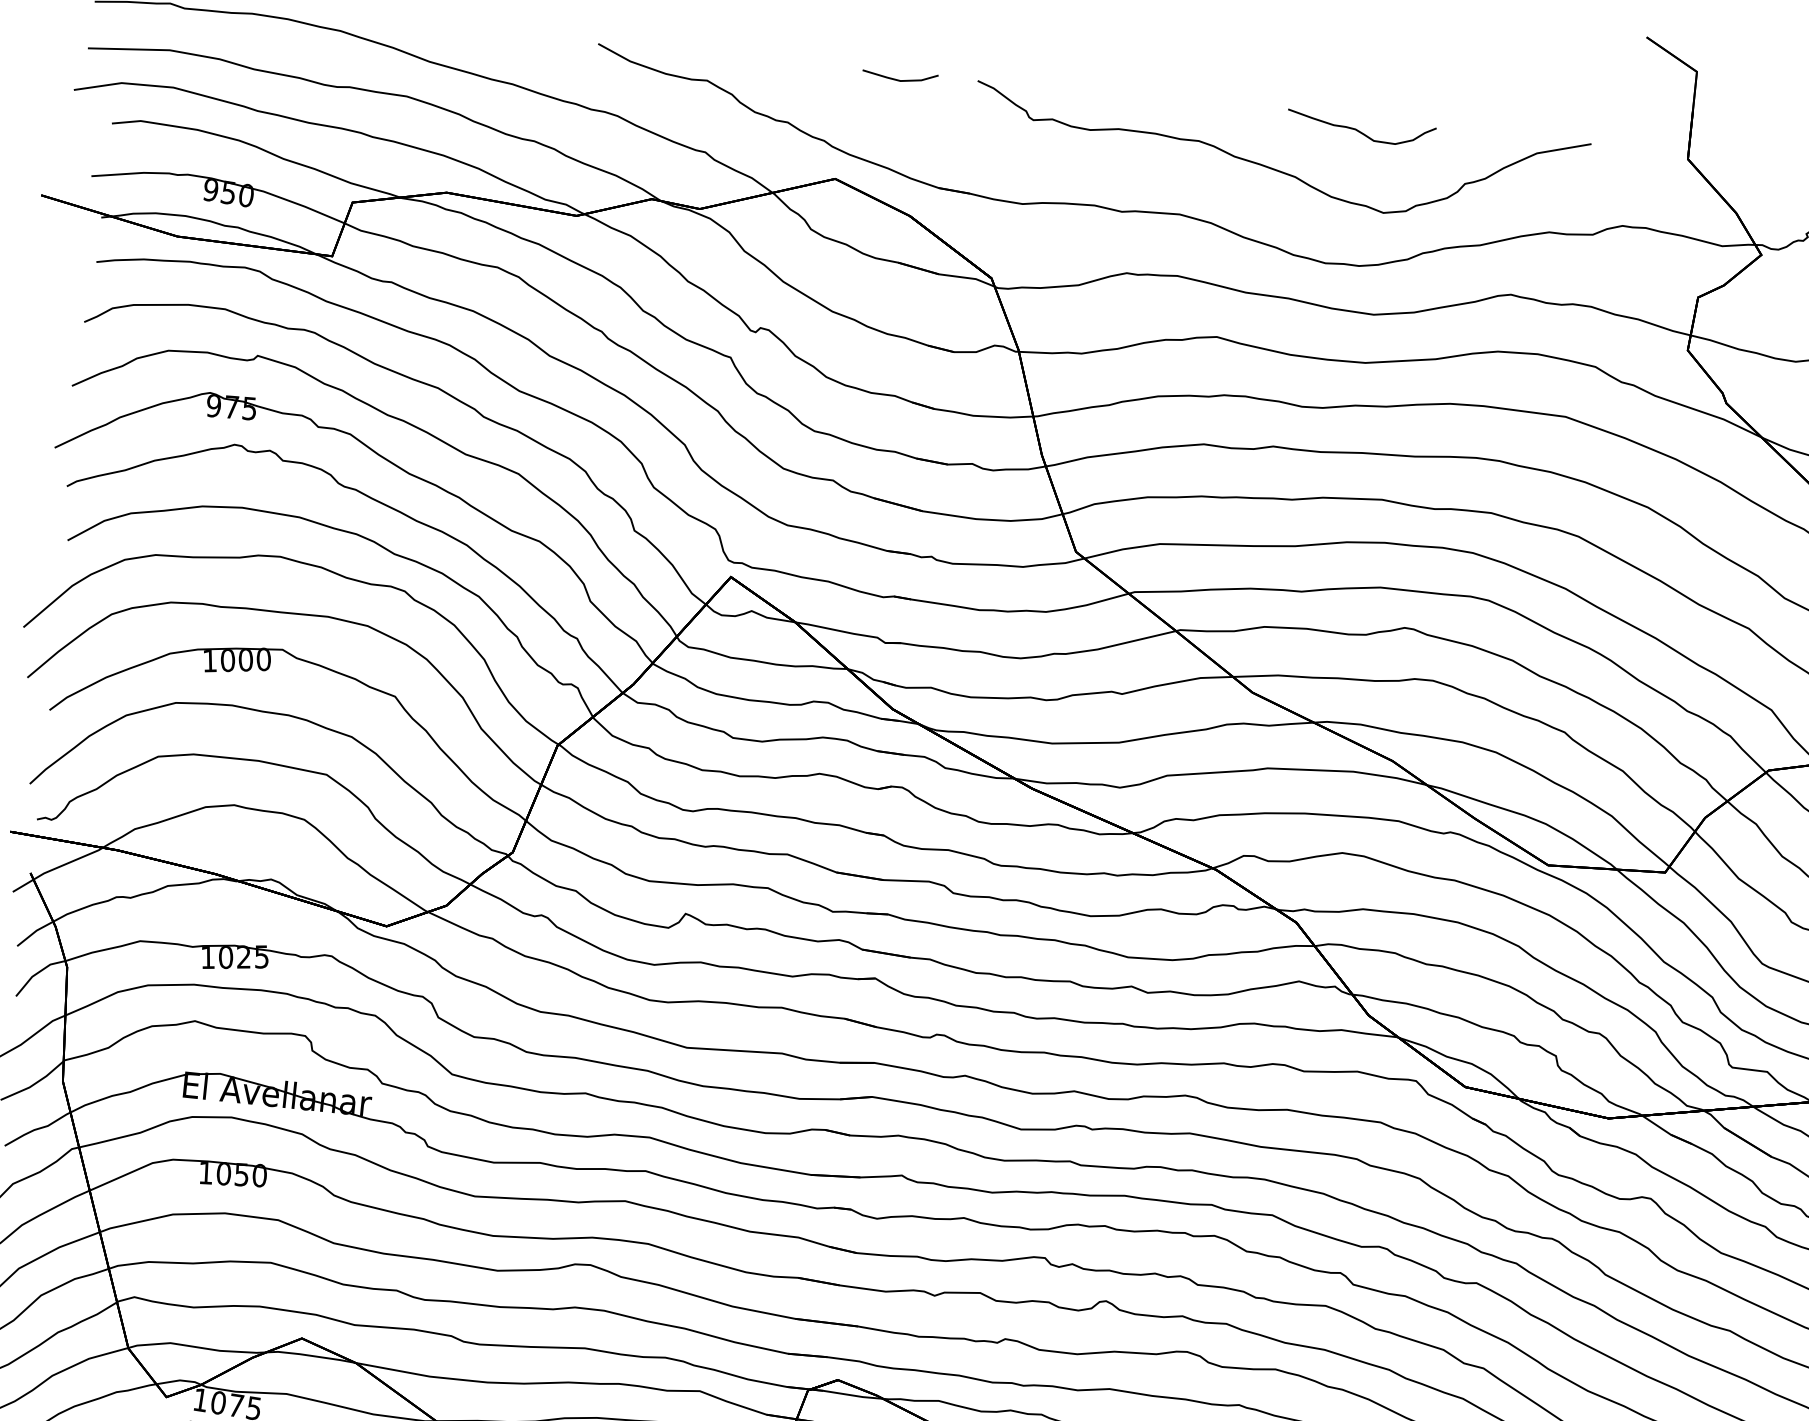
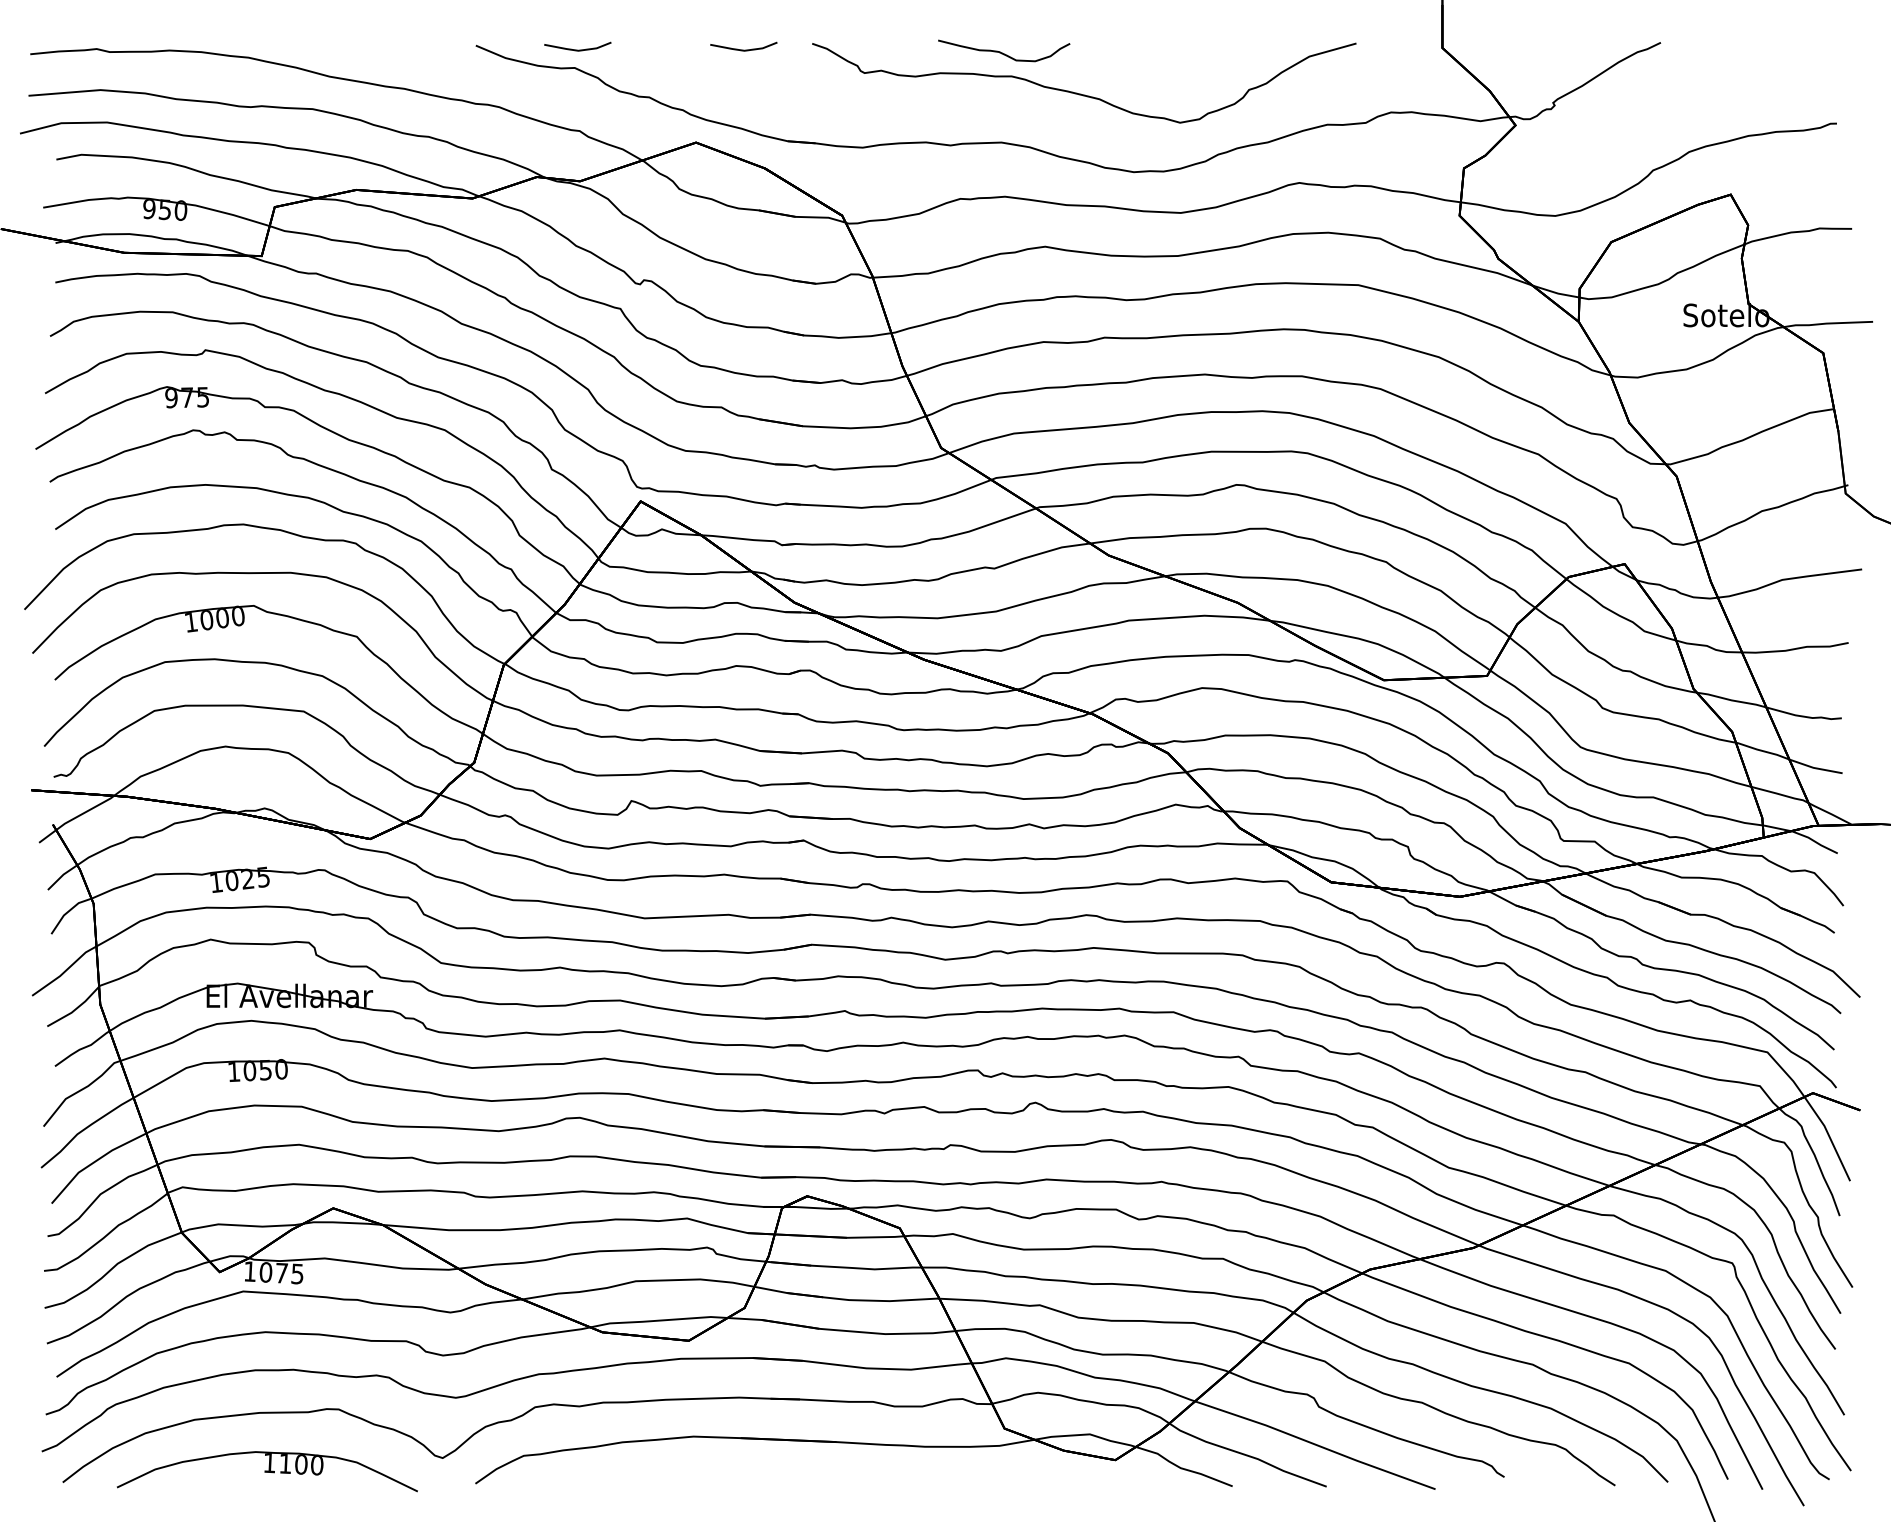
line: (712, 60) -> (577, 49), added
curve: (1359, 130) -> (1002, 52), moved

